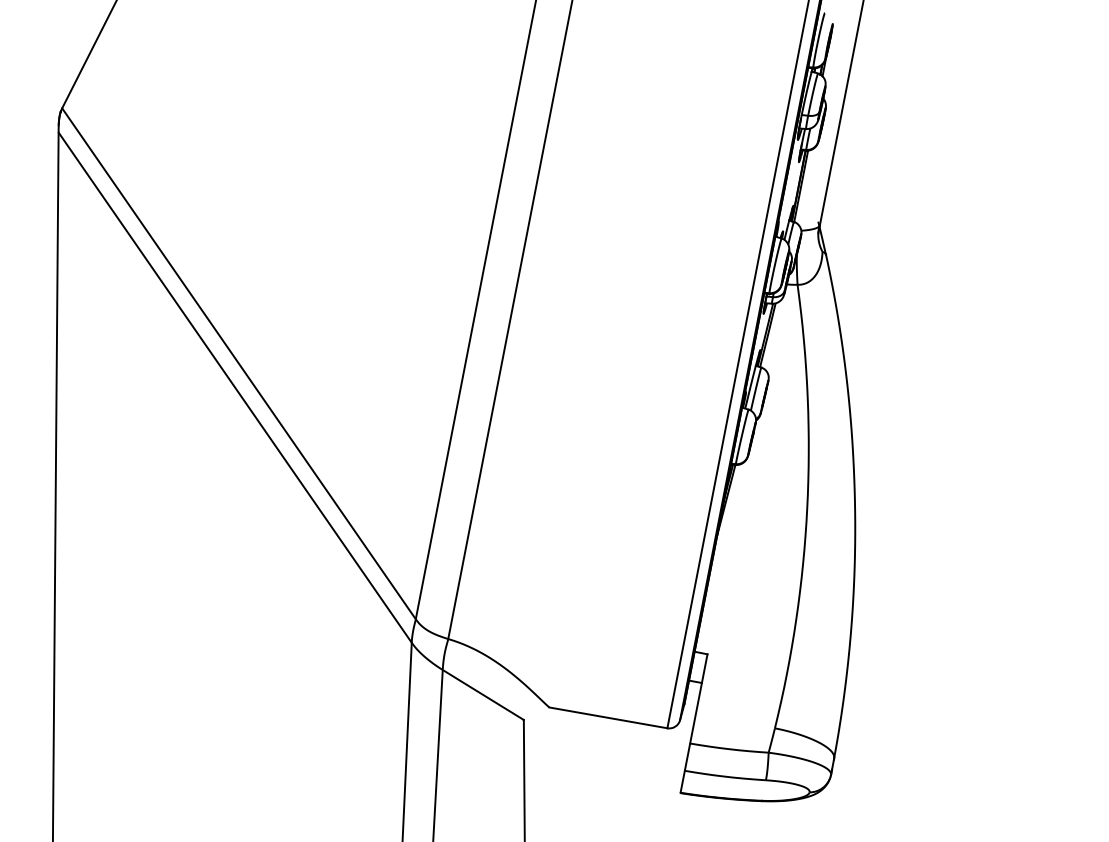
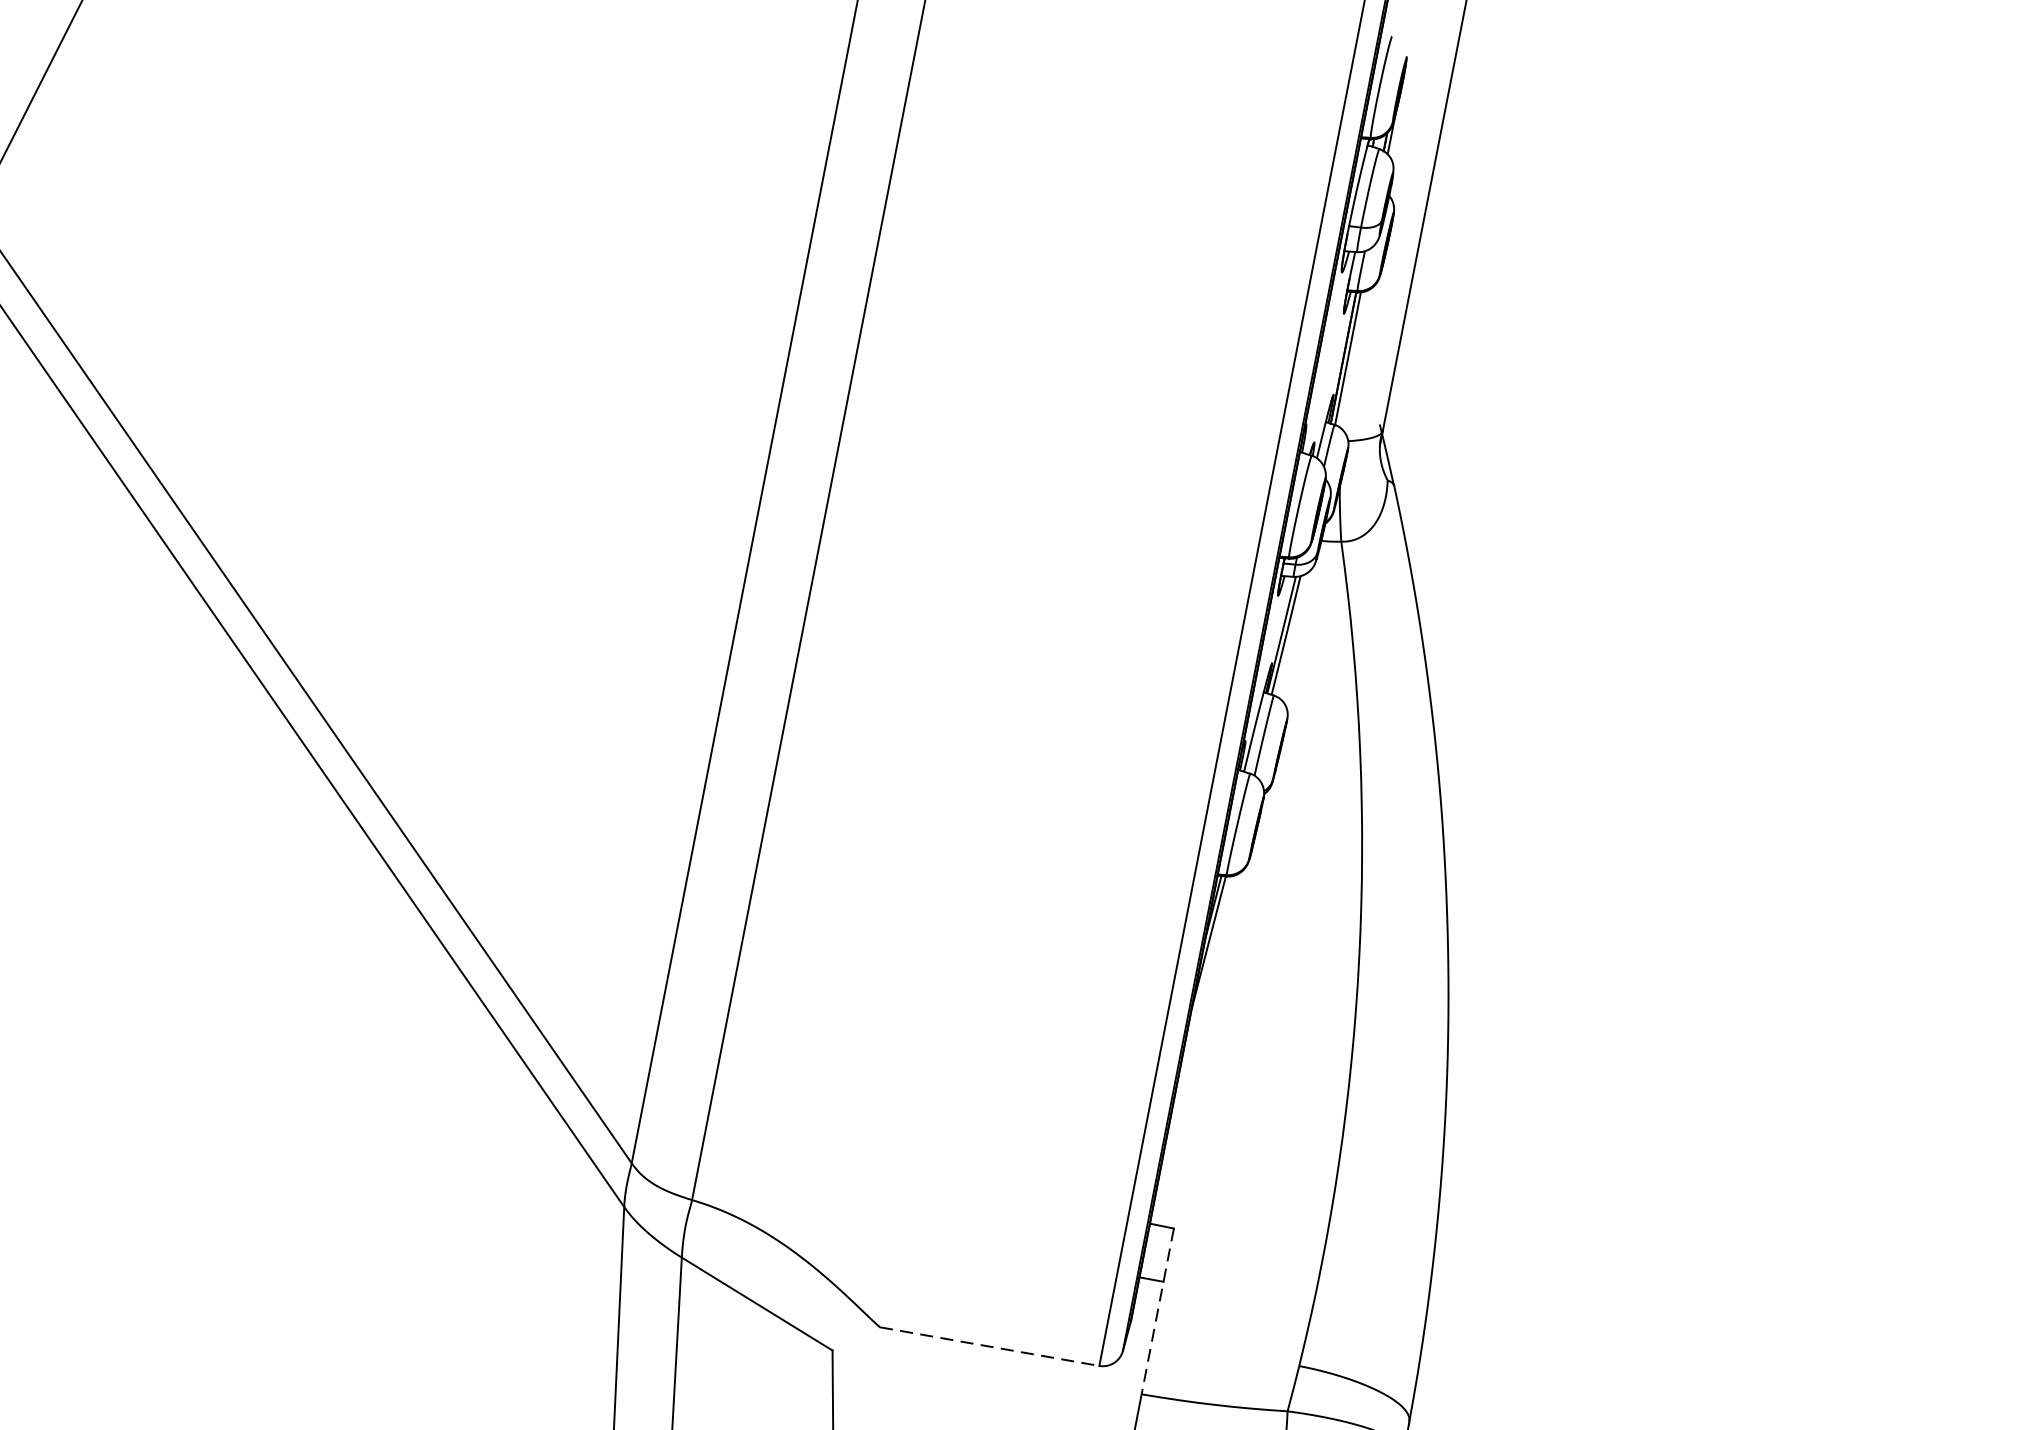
line: (698, 699) -> (1157, 1312), solid -> dashed
line: (608, 717) -> (989, 1345), solid -> dashed

